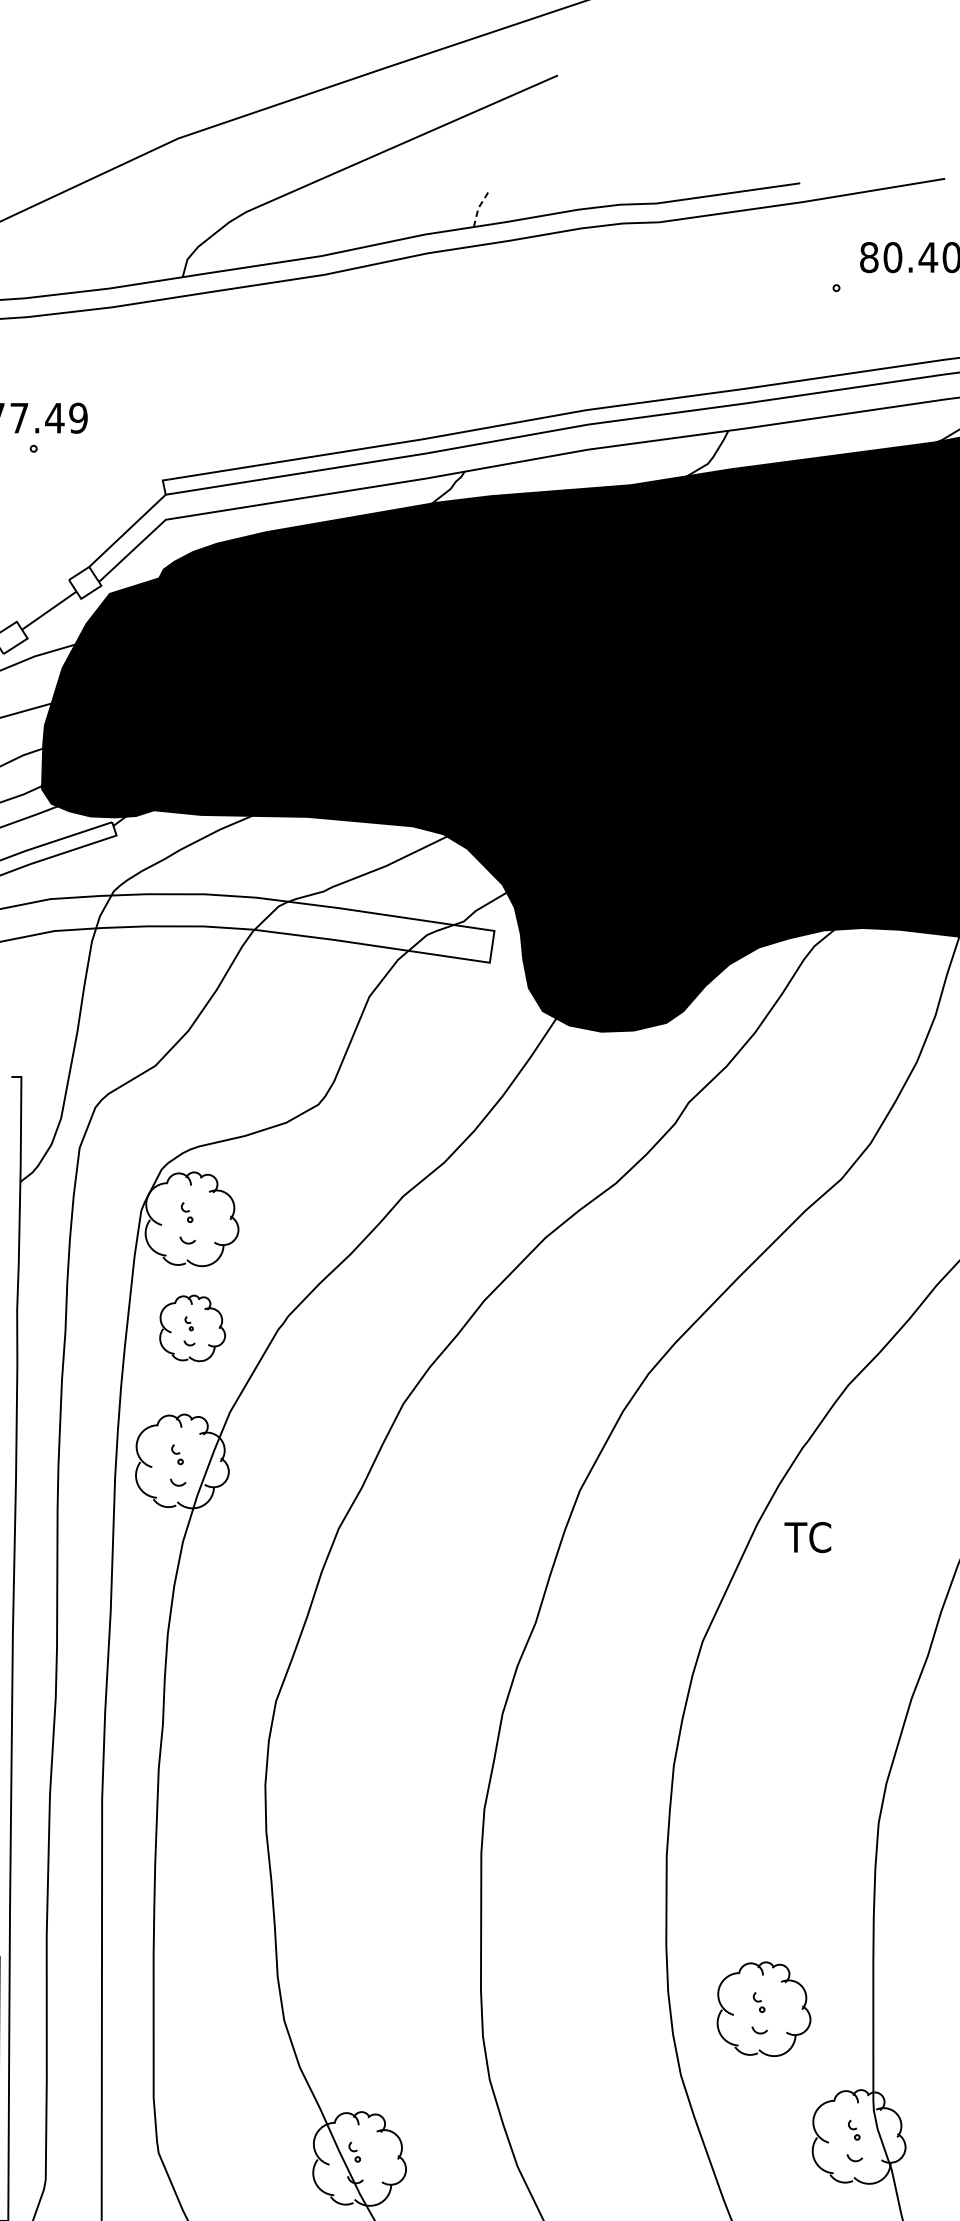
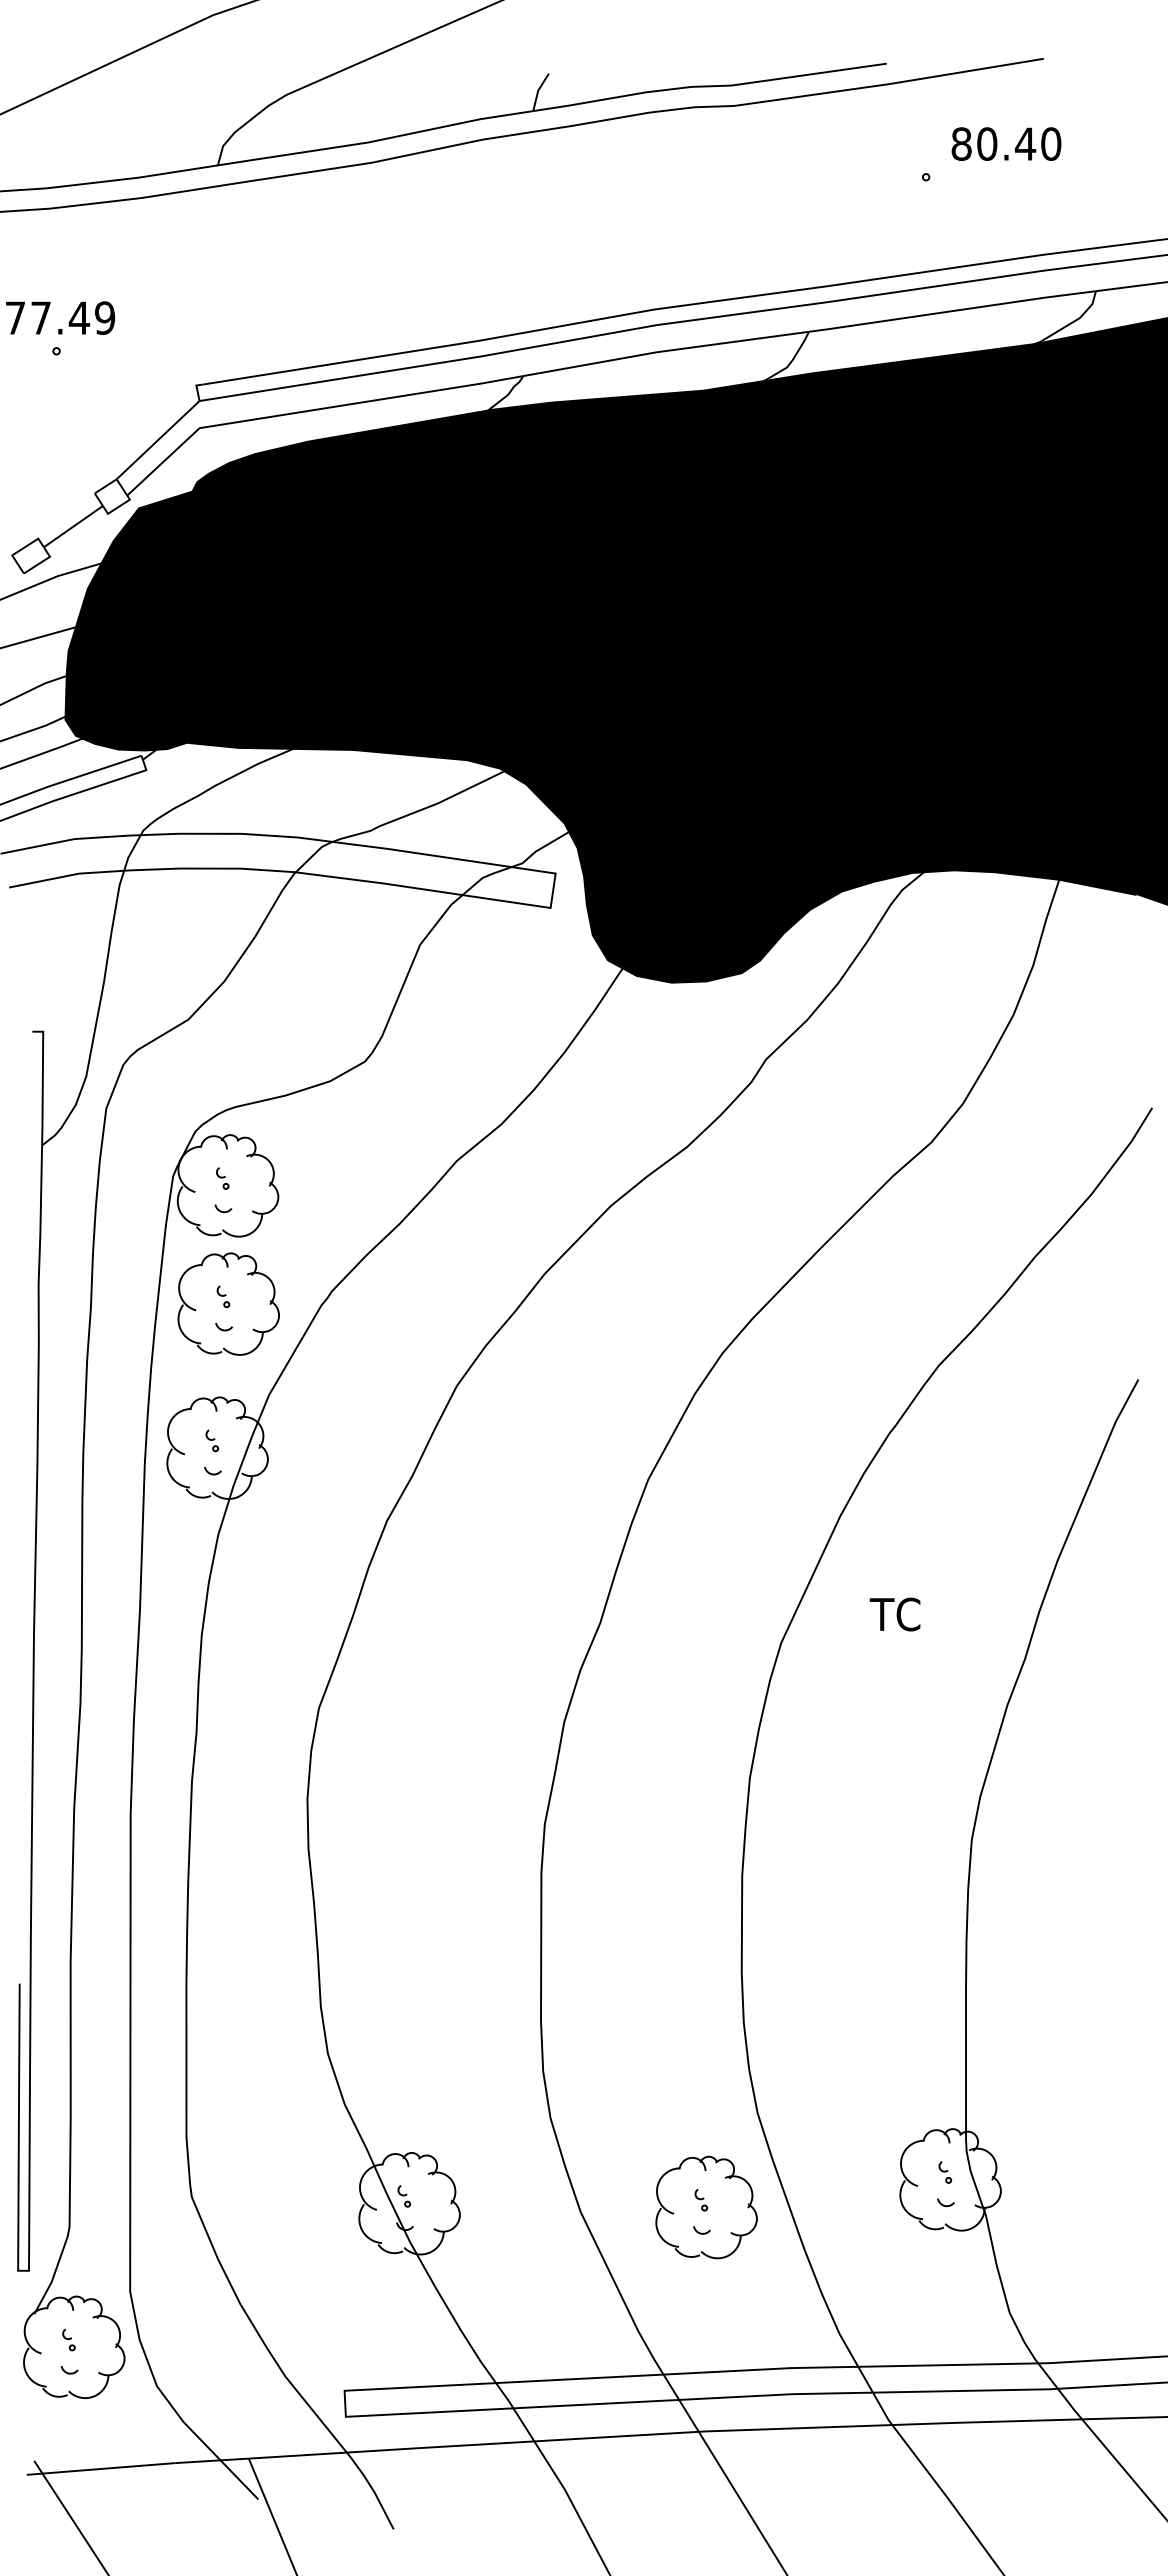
line: (478, 208) -> (538, 90), dashed -> solid
part: (192, 1327) -> (228, 1303), size x1.43
text: (807, 1537) -> (894, 1614), moved
part: (763, 2009) -> (706, 2207), moved

